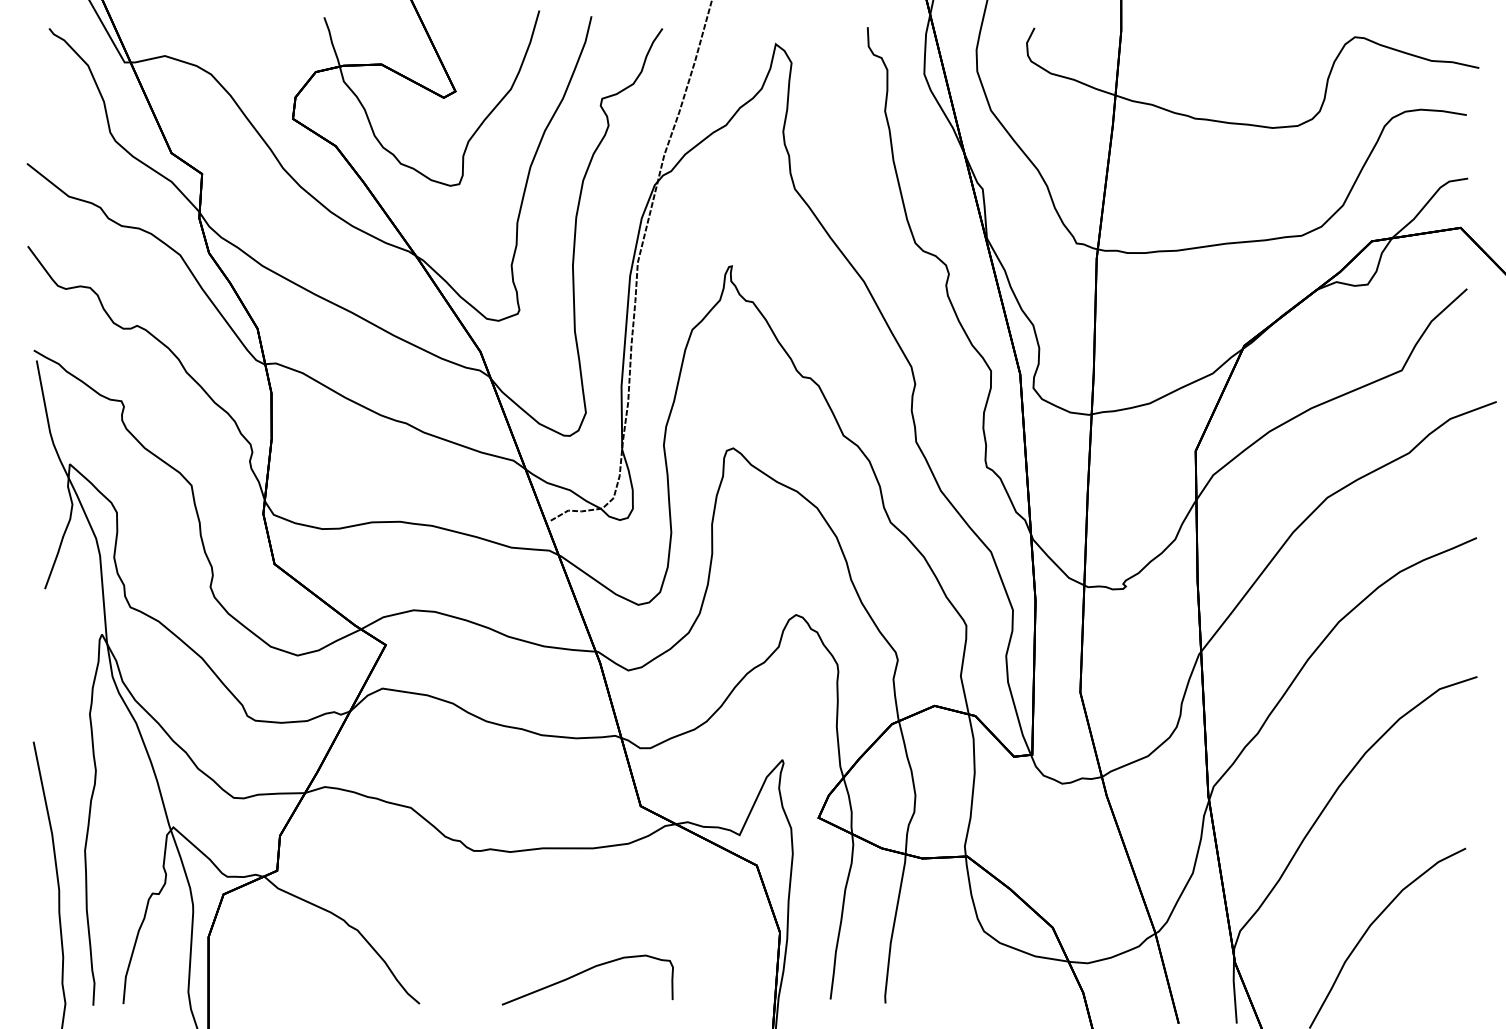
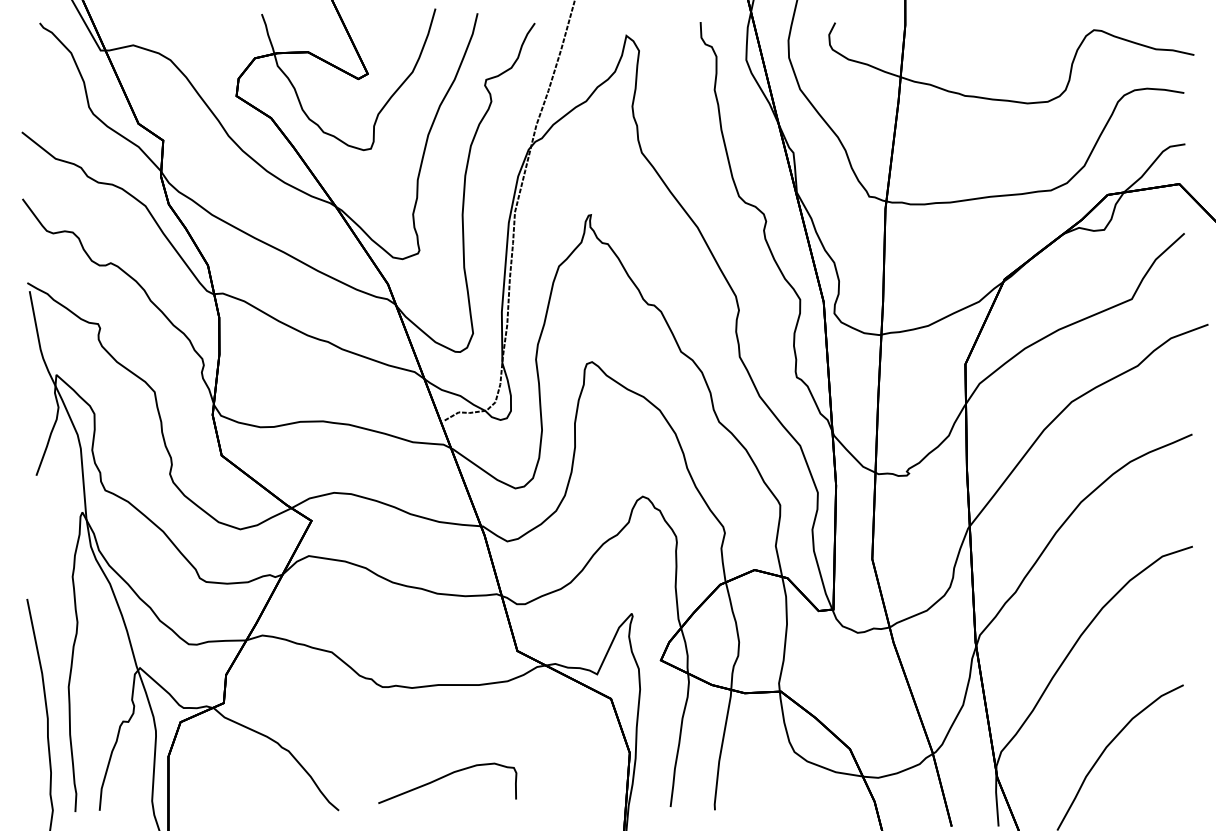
curve: (585, 972) -> (445, 777), moved

